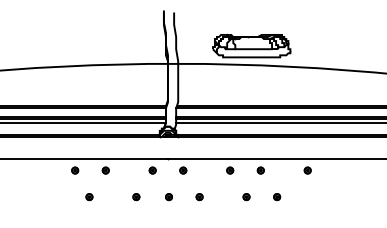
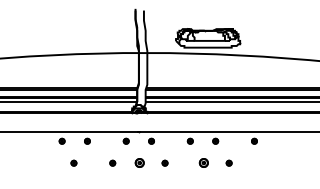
part: (168, 197) -> (139, 163), size x1.6
part: (246, 197) -> (203, 163), size x1.6

